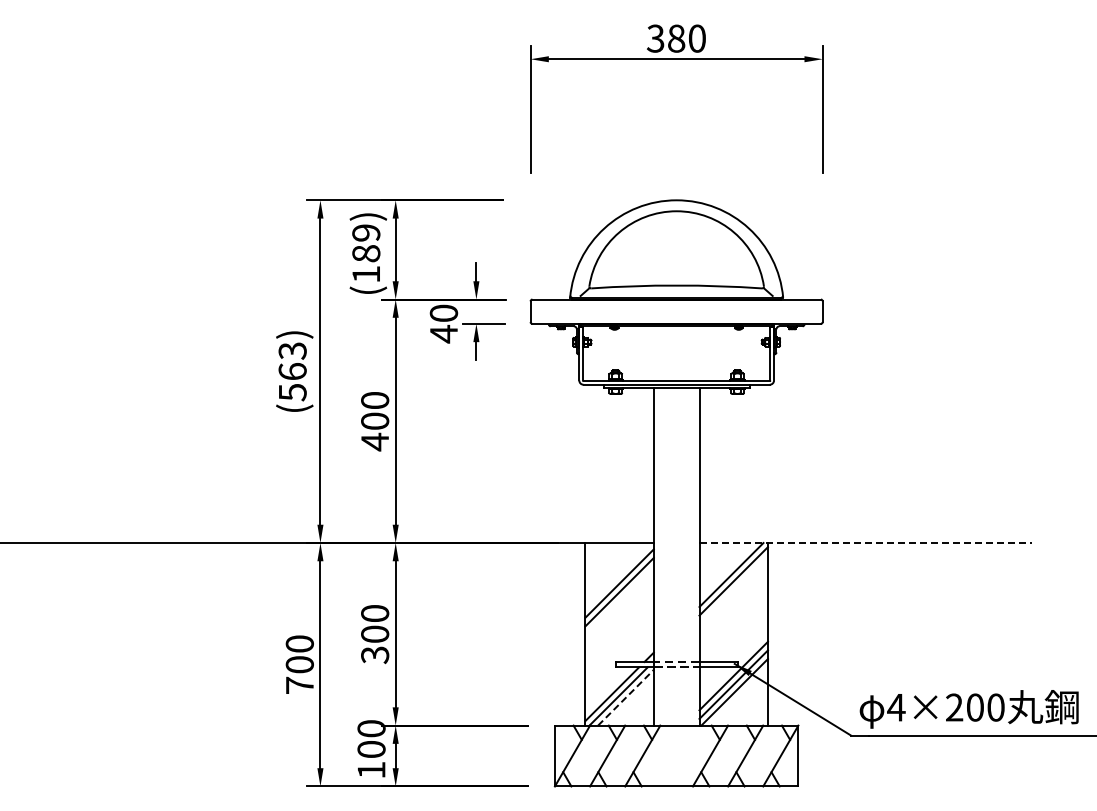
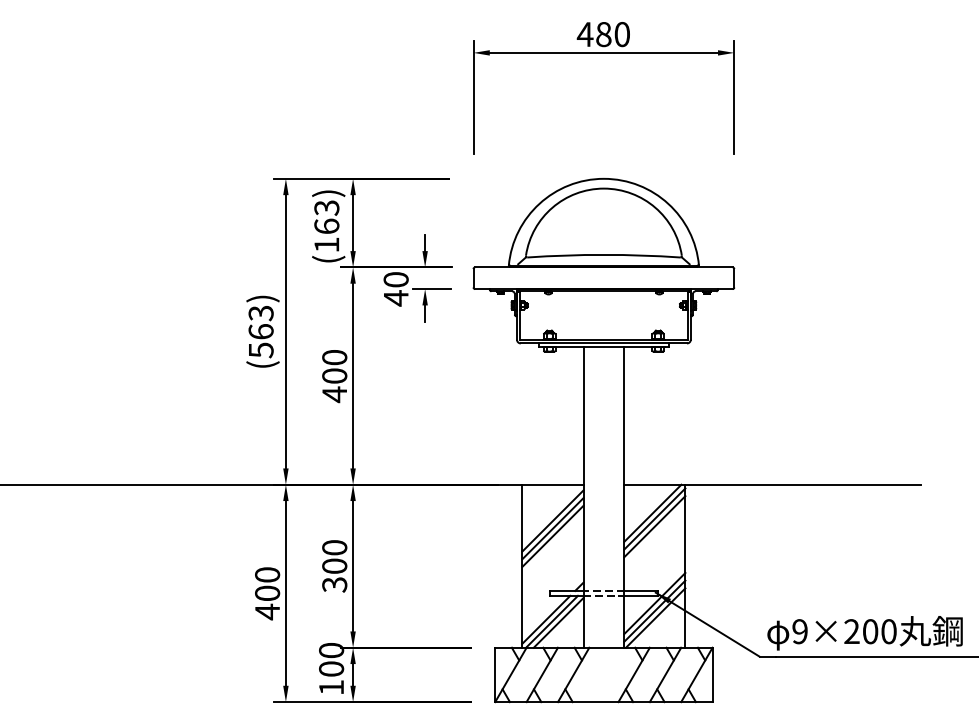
text: (655, 38) -> (585, 34), 380 -> 480
text: (366, 243) -> (327, 217), (189) -> (163)
line: (866, 543) -> (773, 485), dashed -> solid
line: (733, 589) -> (654, 526), added
line: (619, 600) -> (552, 536), added
text: (299, 685) -> (267, 611), 700 -> 400
line: (626, 697) -> (559, 622), dashed -> solid
text: (896, 707) -> (800, 631), 4×200 -> 9×200

